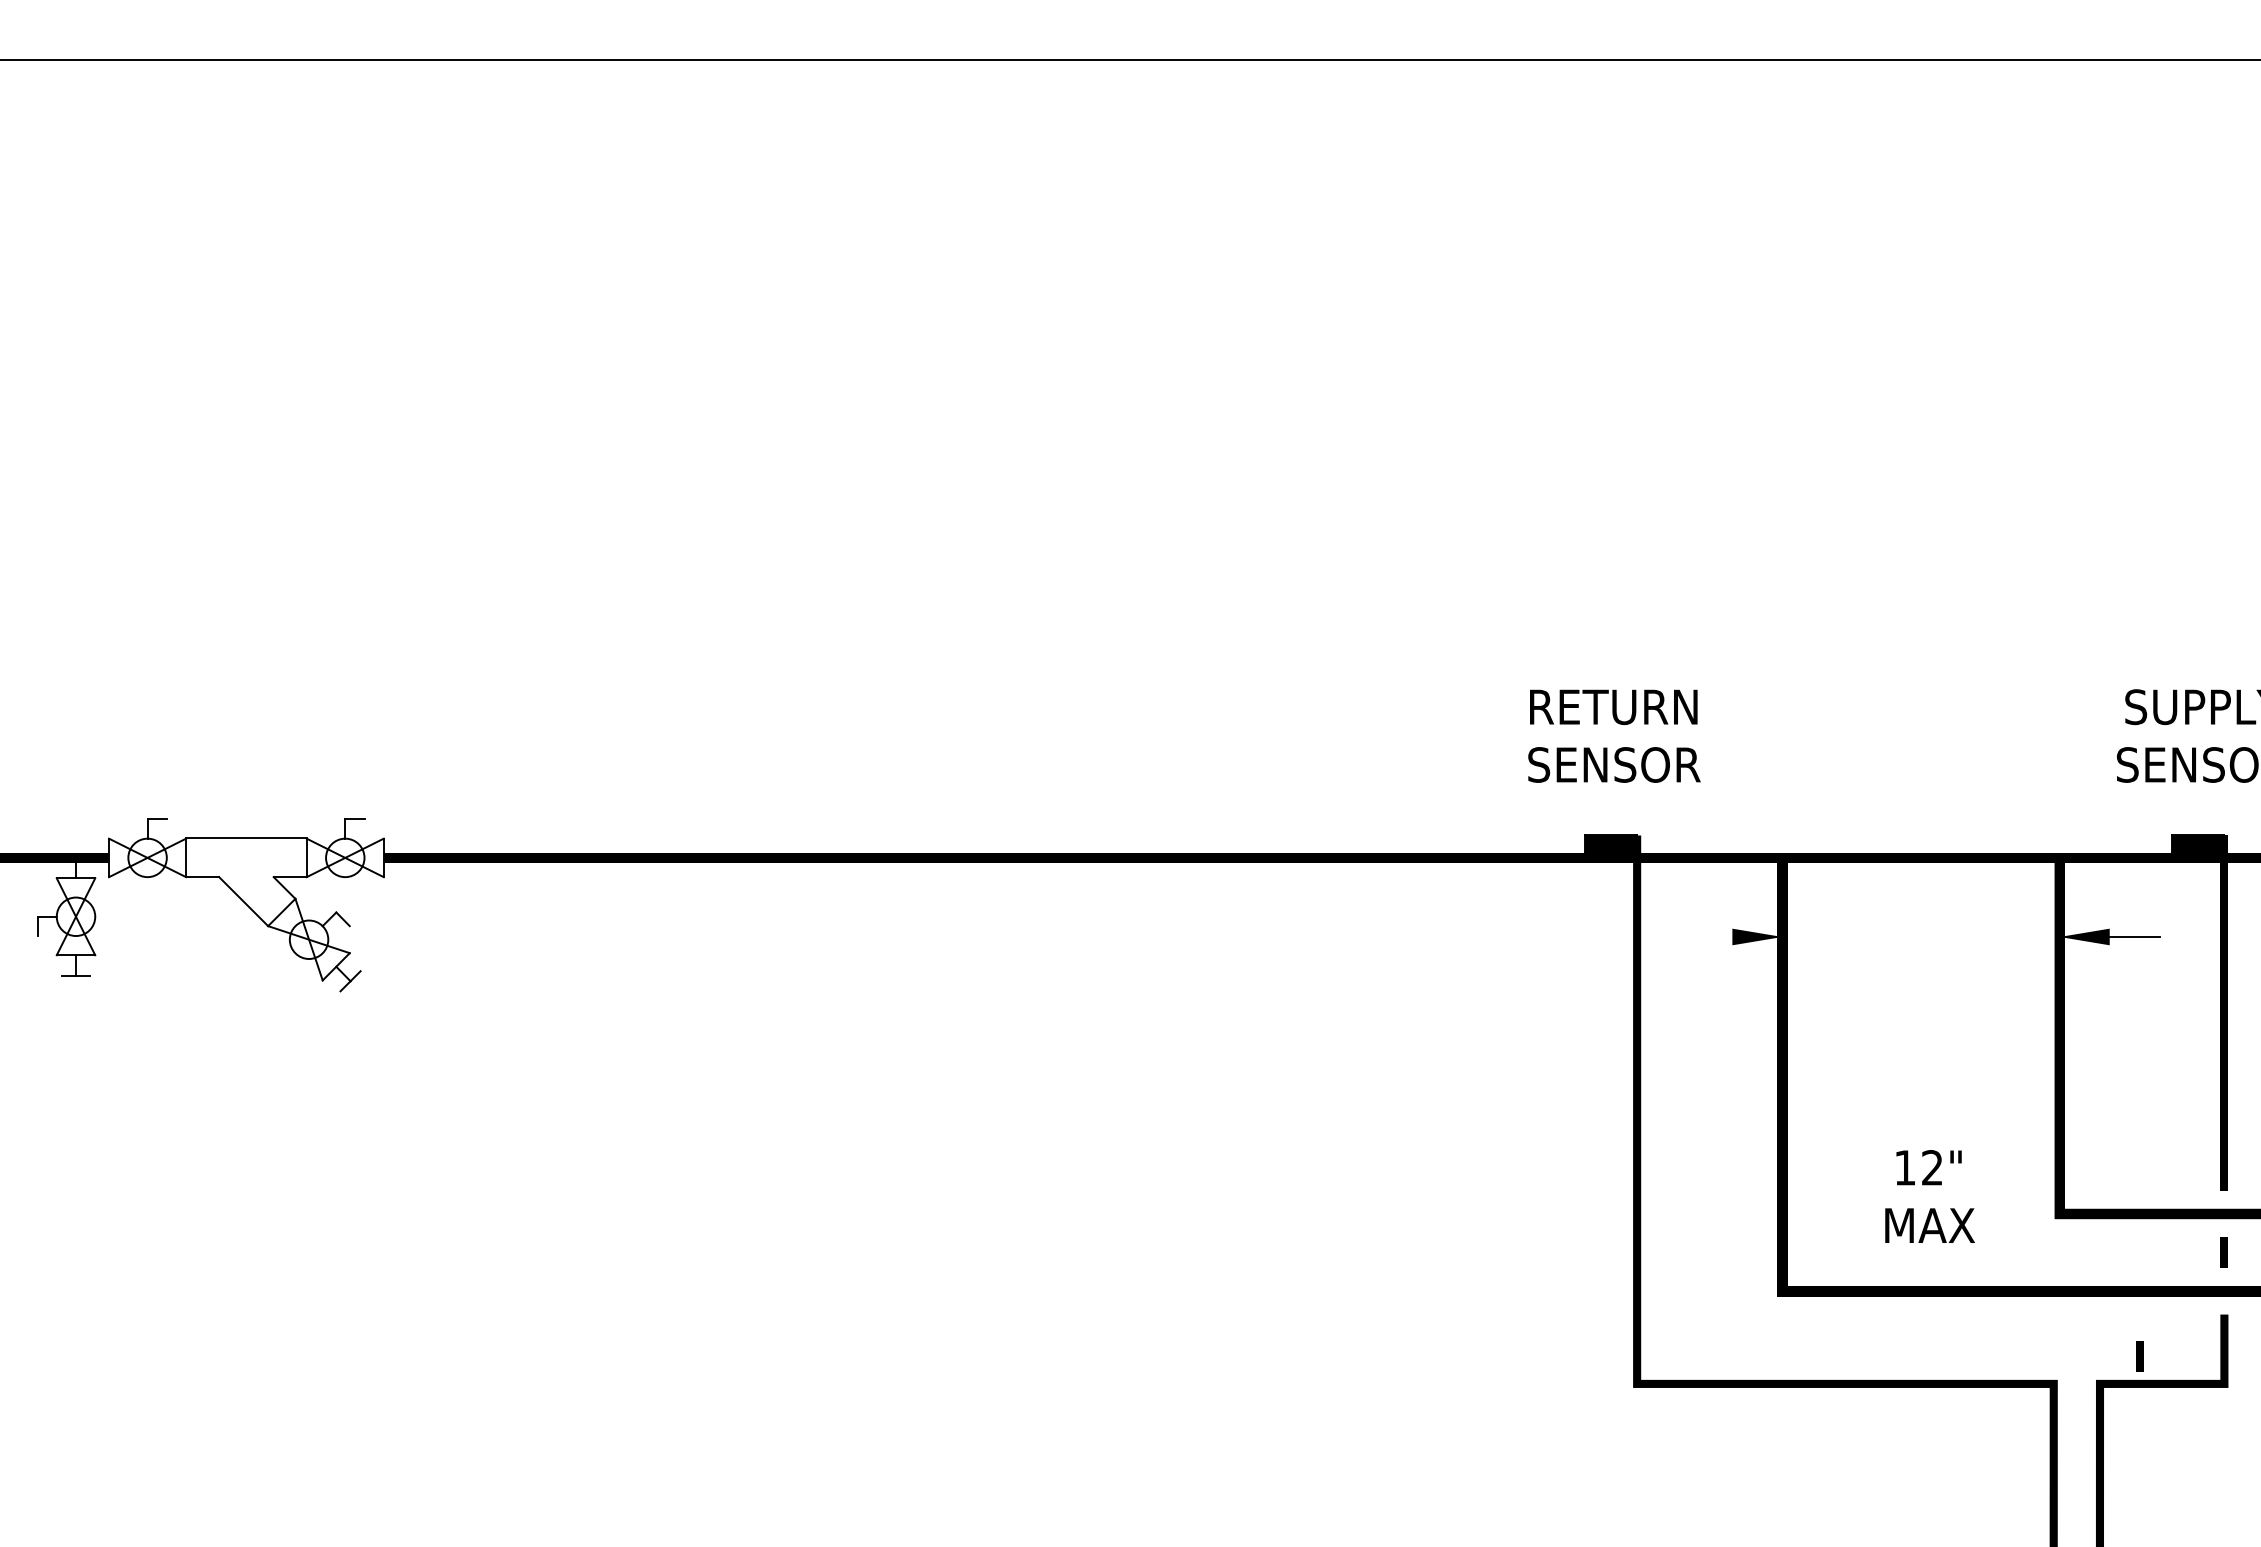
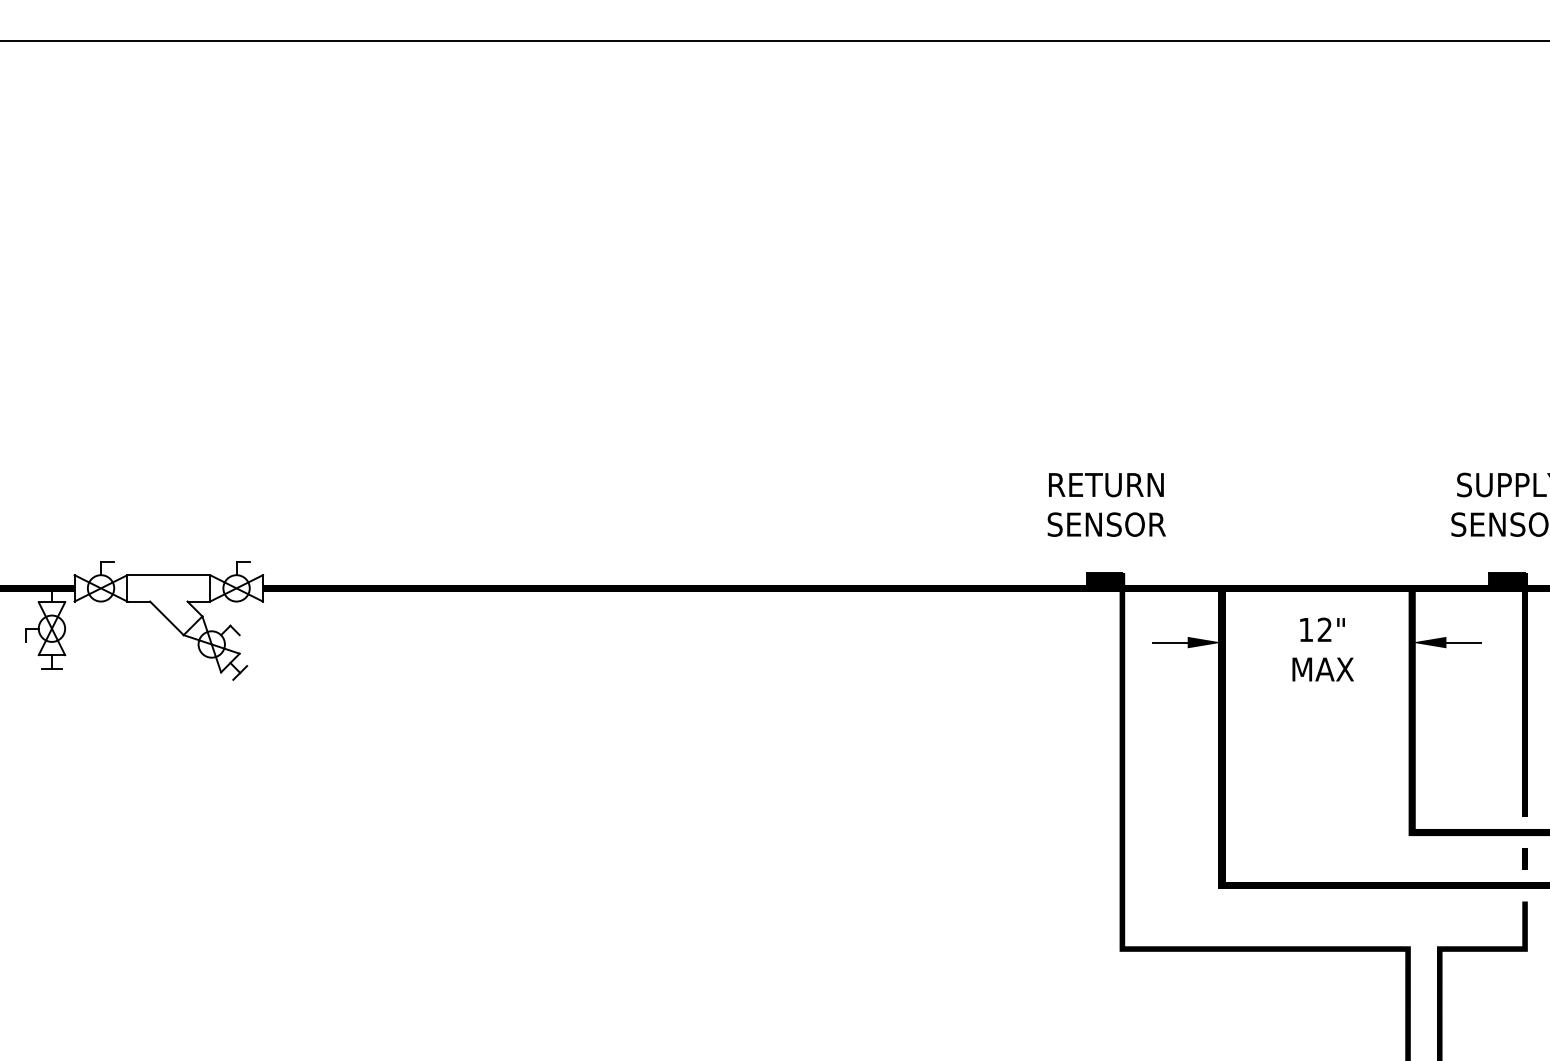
line: (1707, 936) -> (1170, 642), added
text: (1928, 1196) -> (1322, 649), moved
line: (2138, 1355) -> (1466, 929), removed

